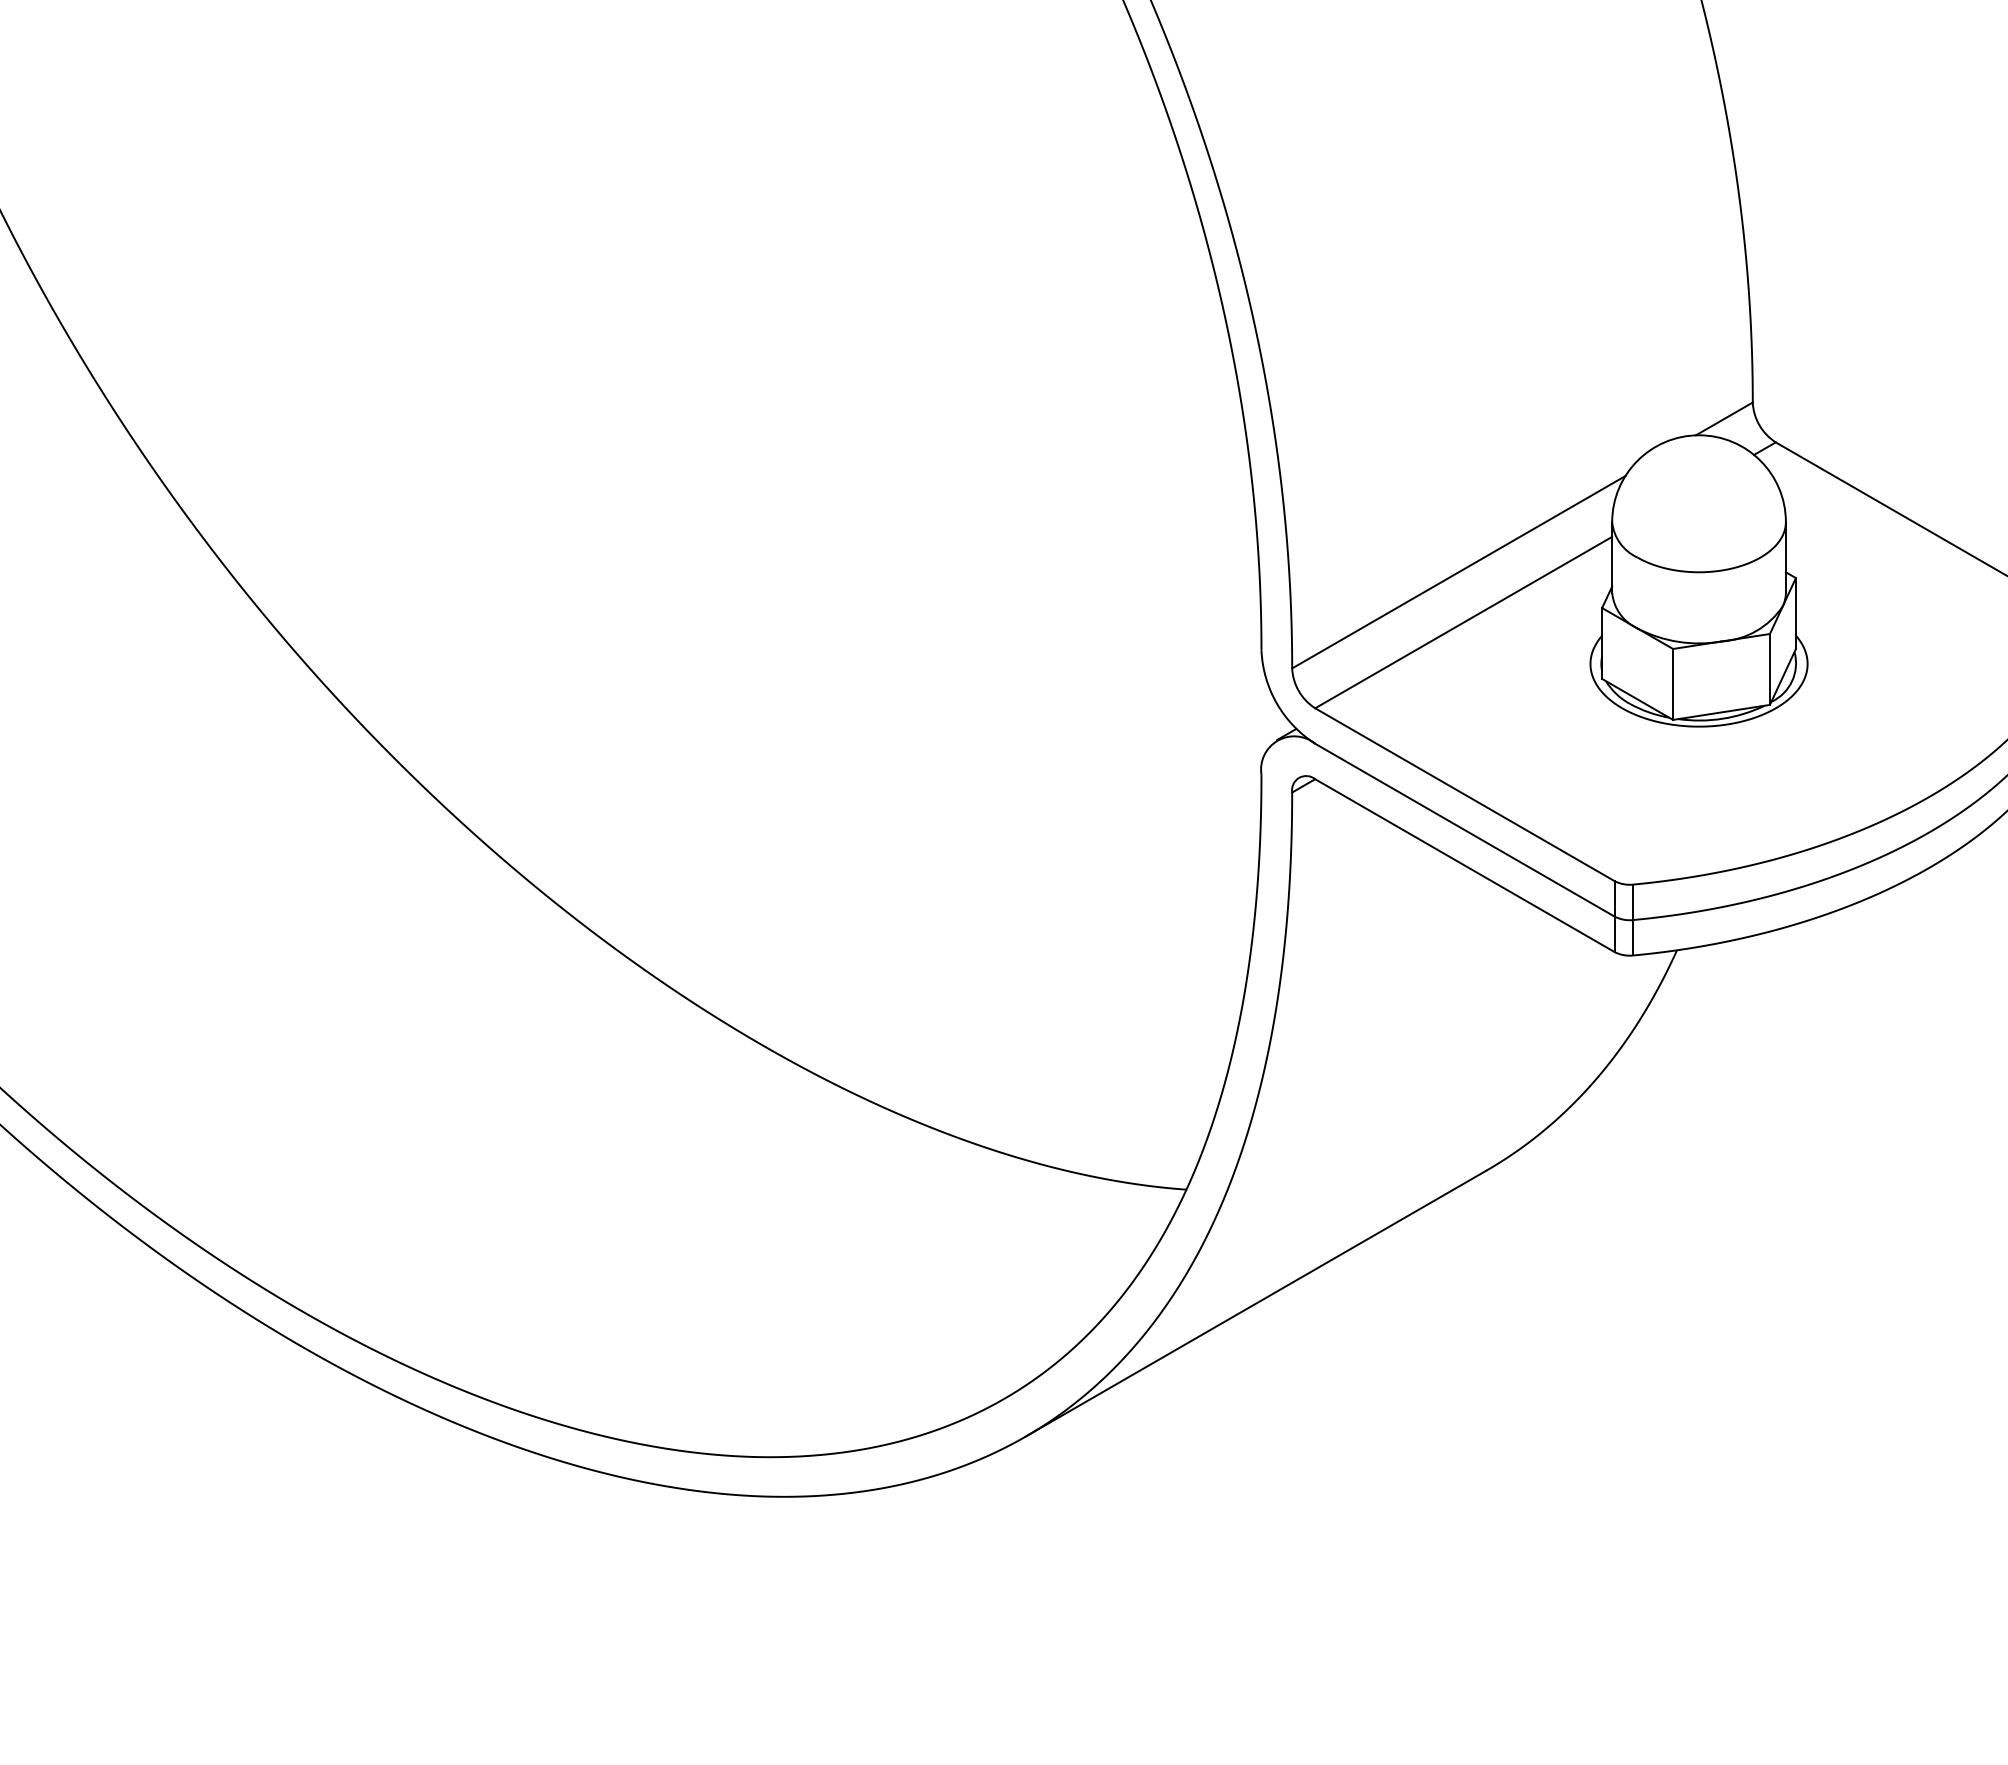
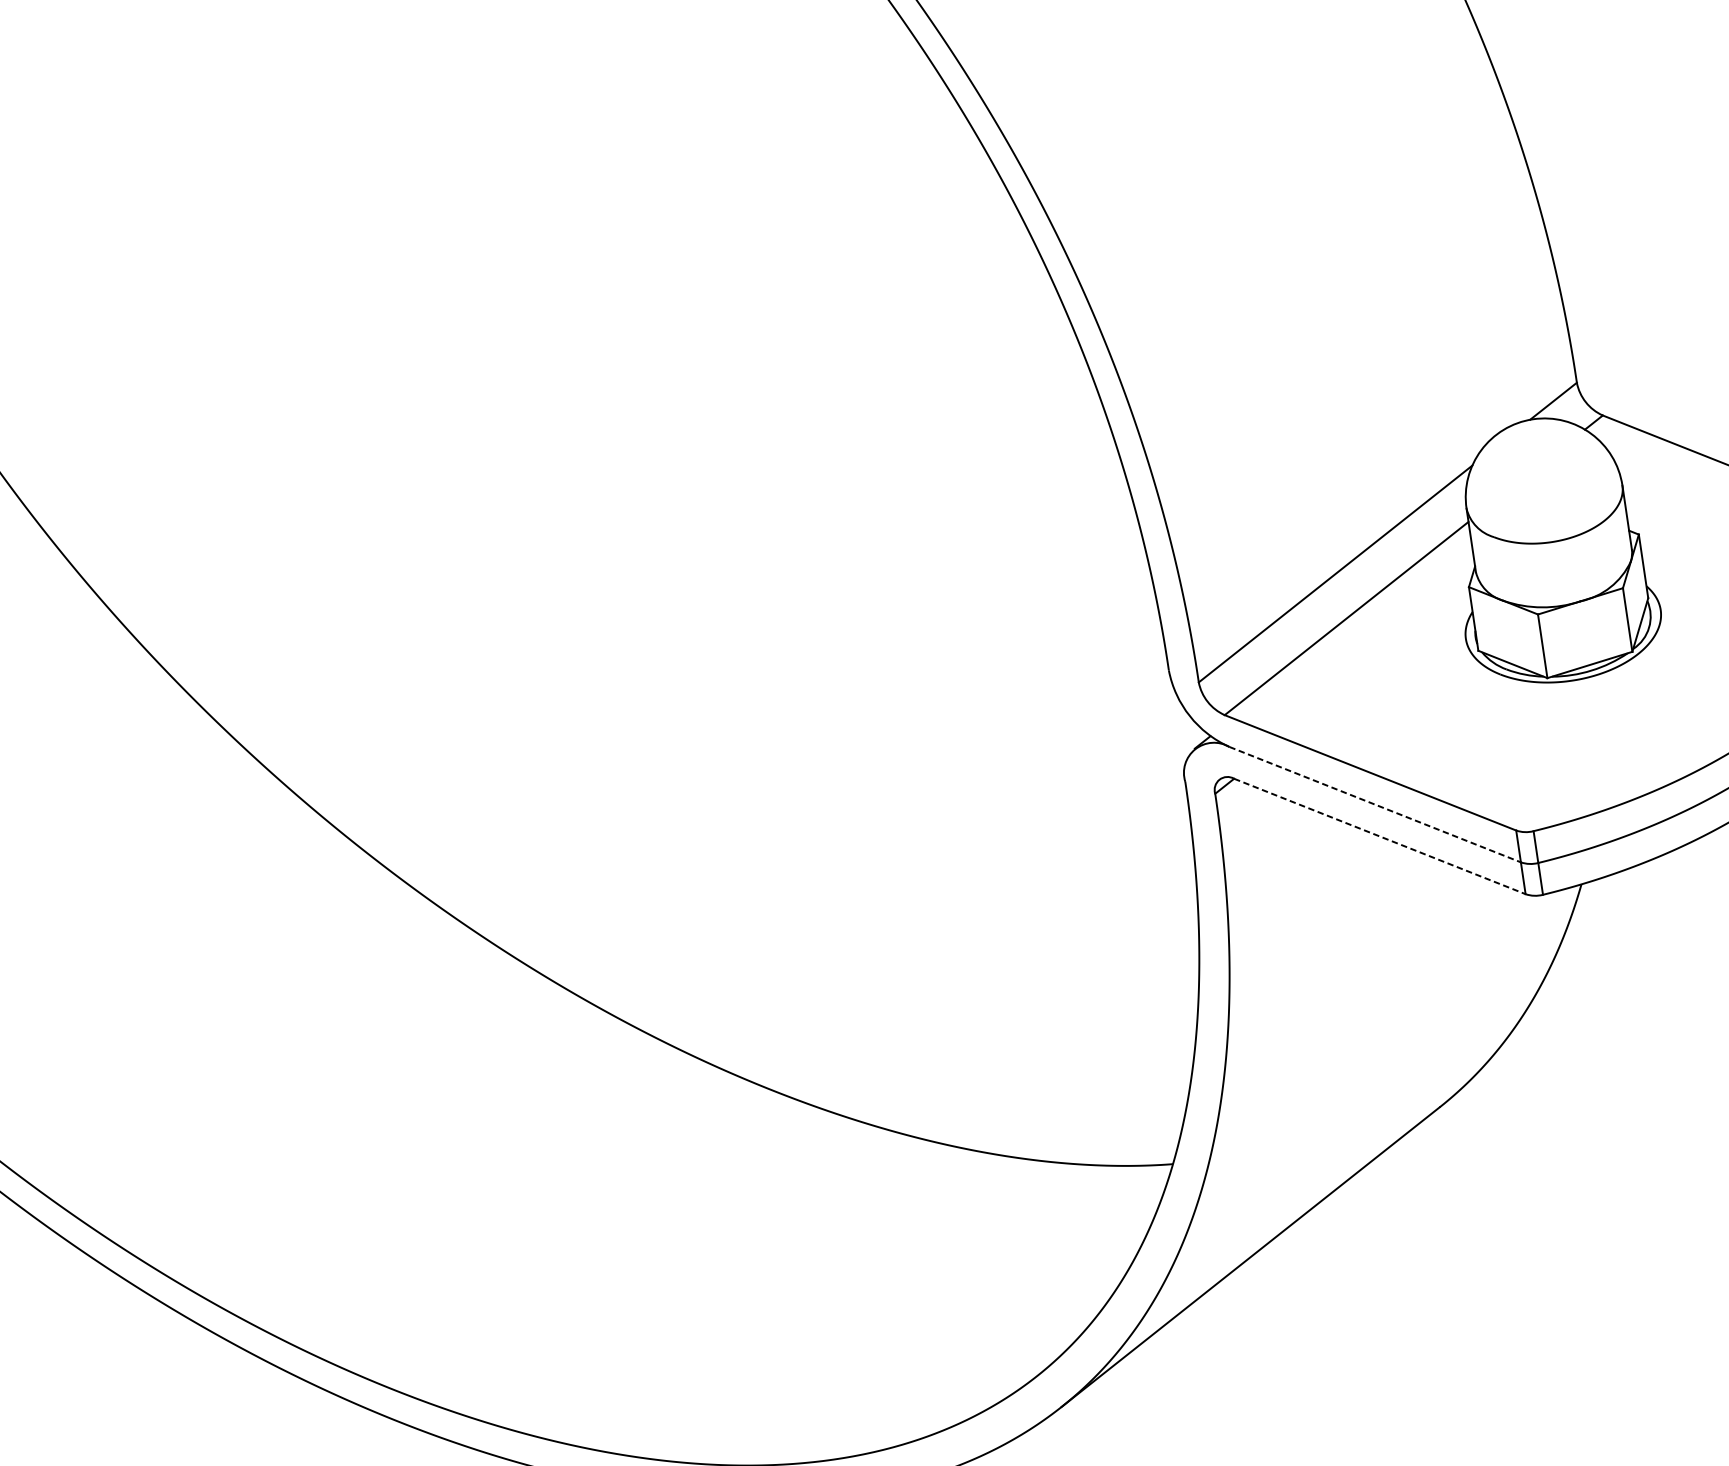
line: (1464, 830) -> (1374, 805), solid -> dashed
line: (1464, 865) -> (1379, 836), solid -> dashed

